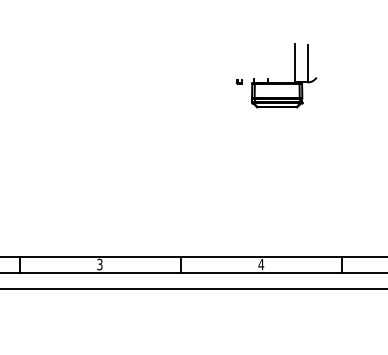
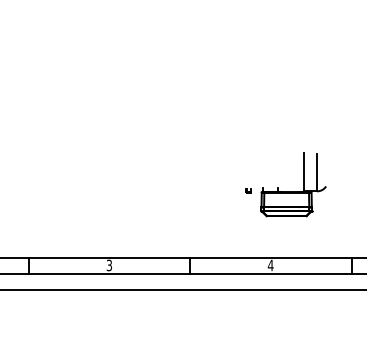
part: (276, 82) -> (285, 191), moved

